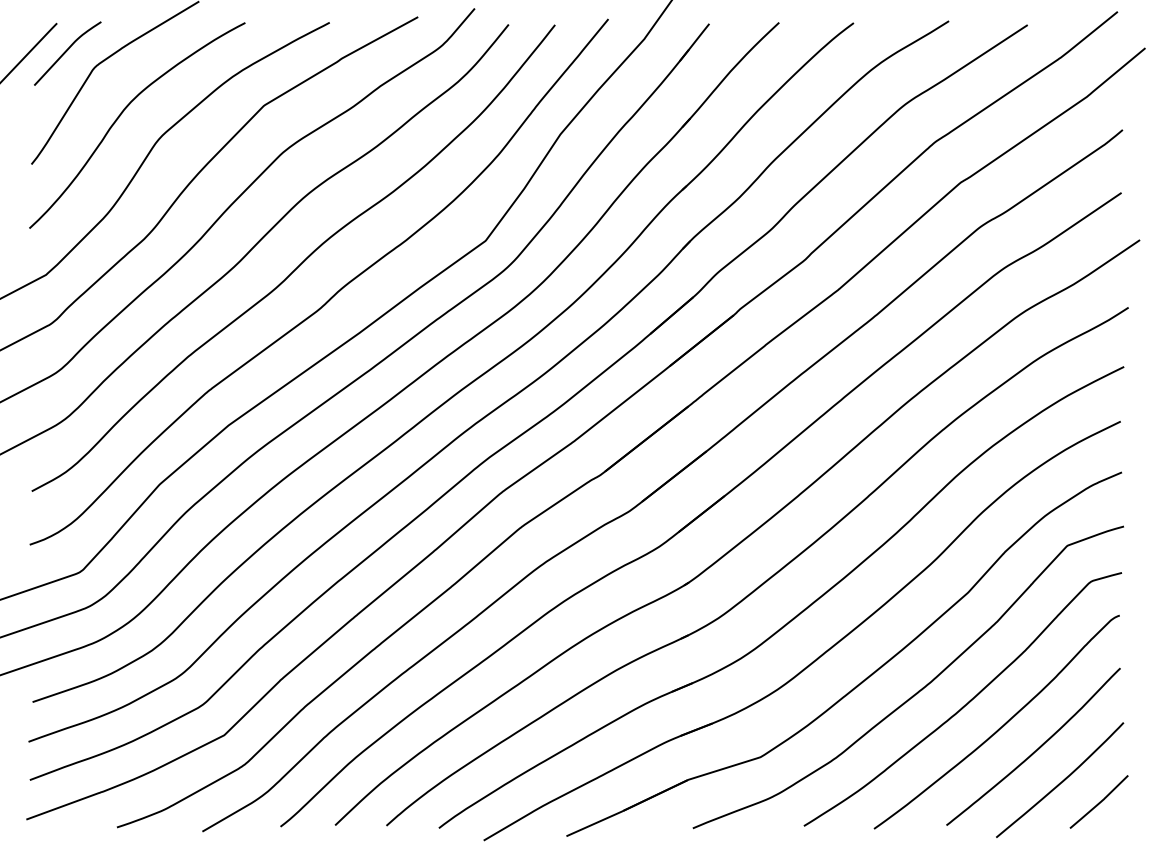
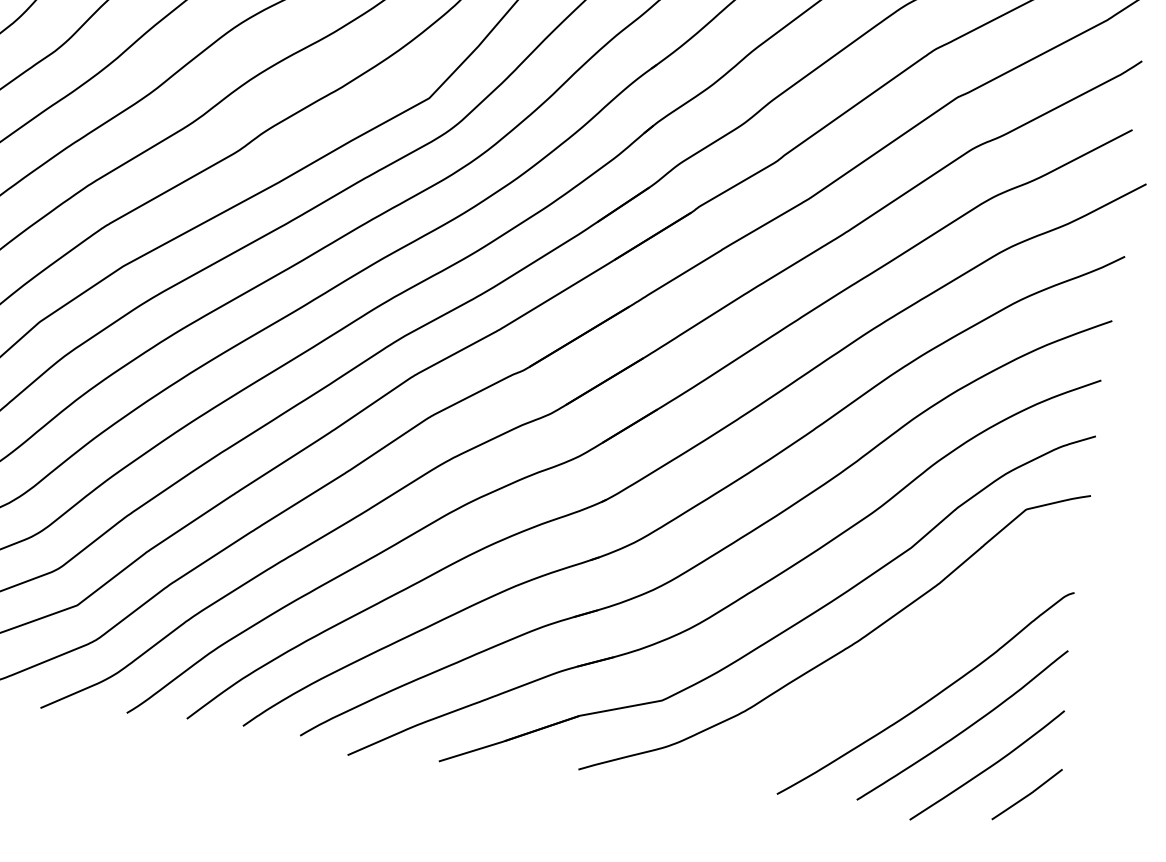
curve: (966, 703) -> (894, 669), removed

